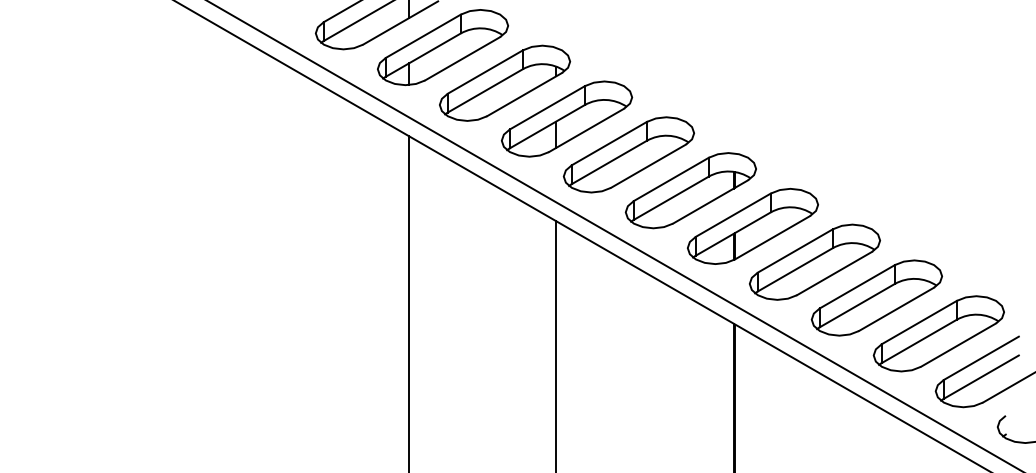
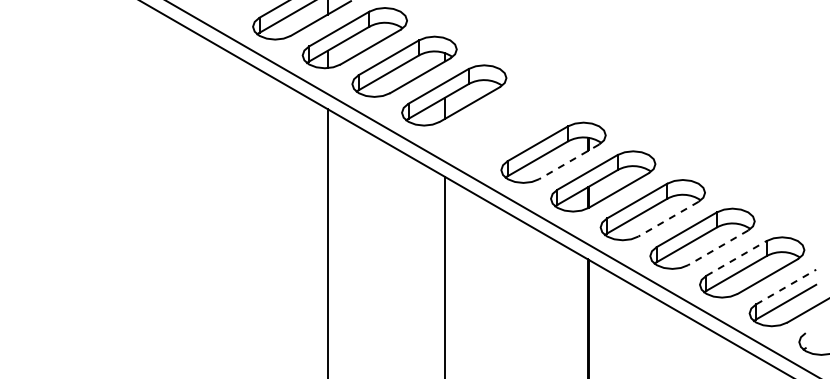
part: (628, 155) -> (503, 124), removed
line: (710, 201) -> (569, 161), solid -> dashed
line: (834, 273) -> (668, 219), solid -> dashed
line: (896, 308) -> (718, 247), solid -> dashed
line: (919, 322) -> (736, 258), solid -> dashed
line: (981, 358) -> (786, 287), solid -> dashed

